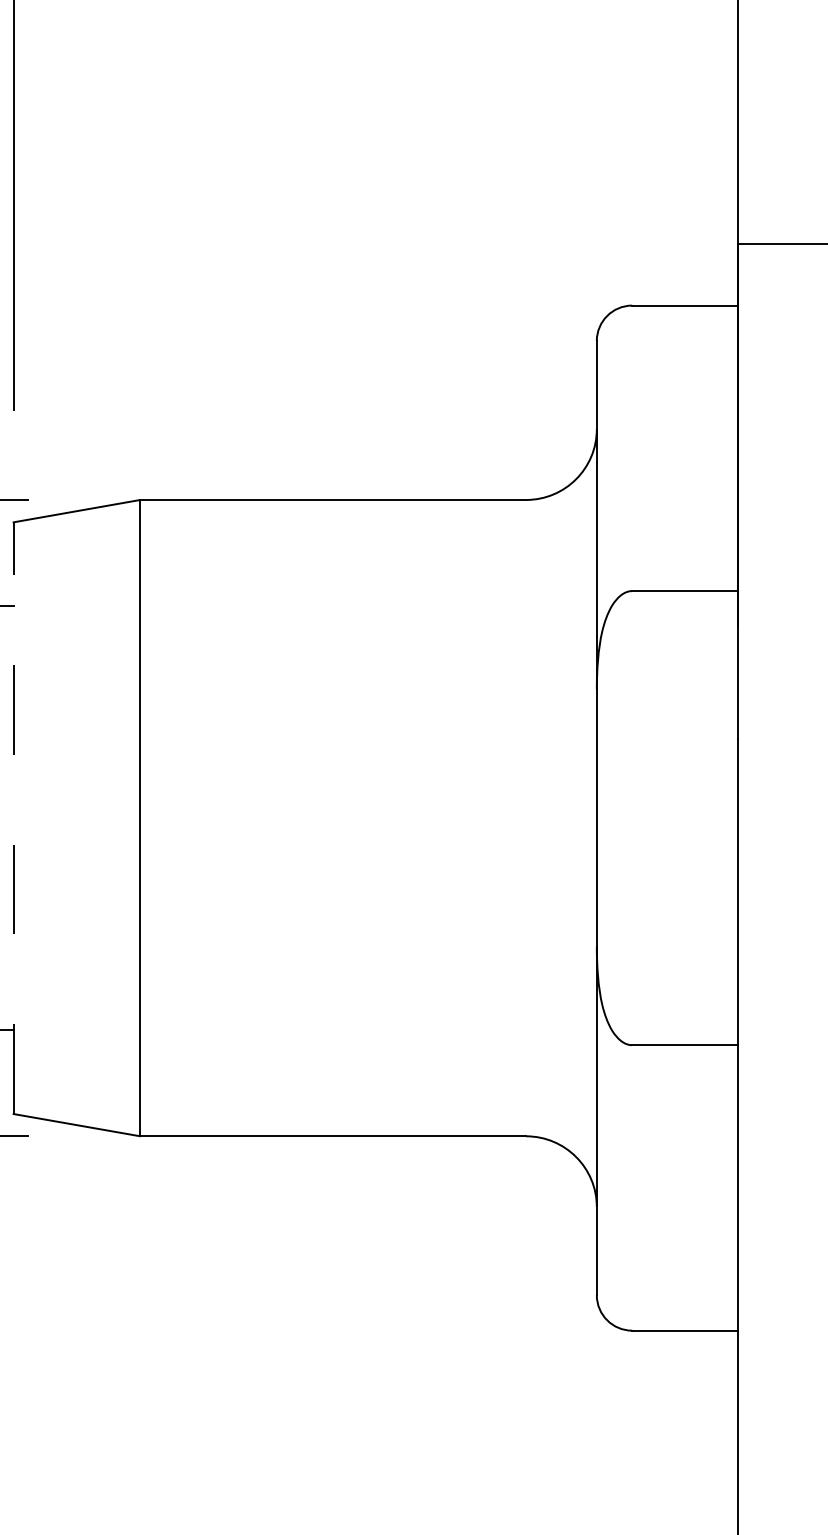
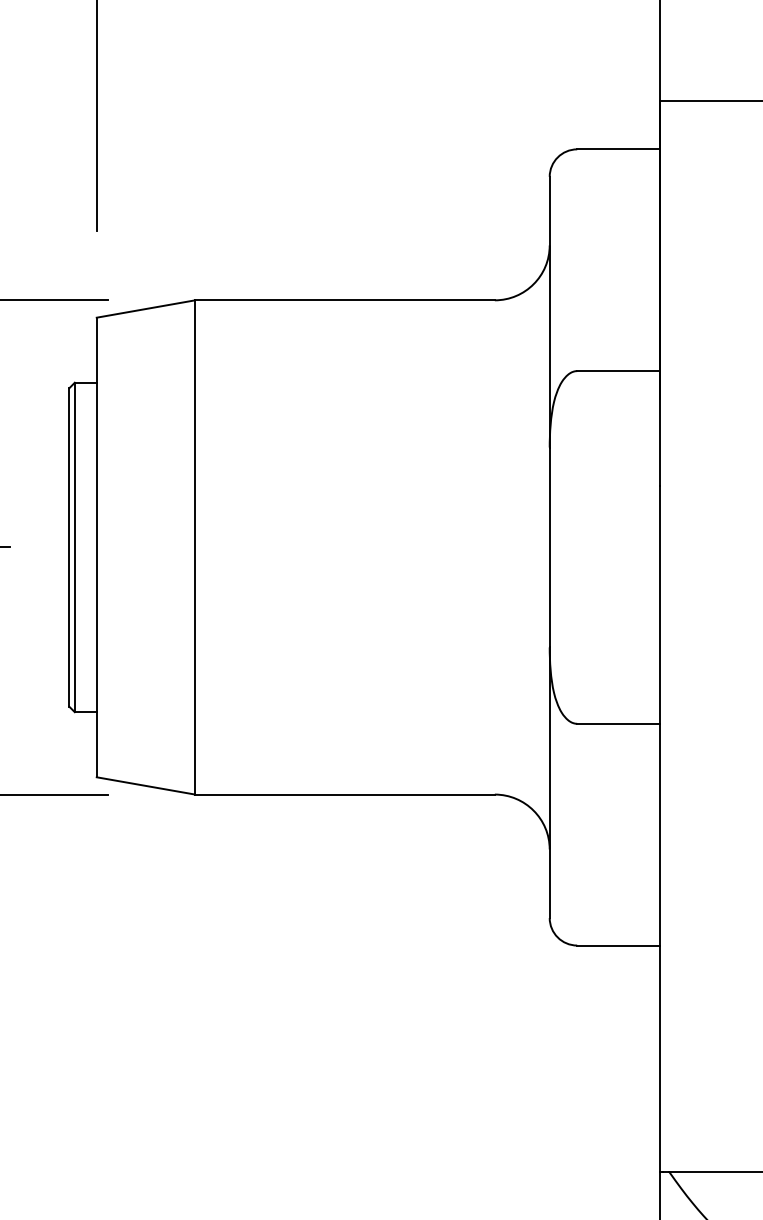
line: (13, 818) -> (96, 547), dashed -> solid

